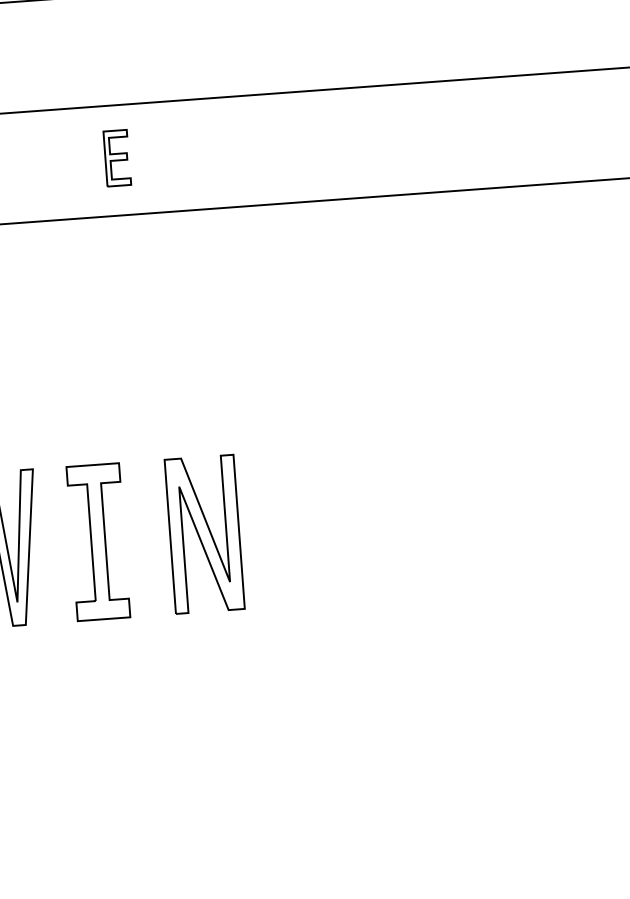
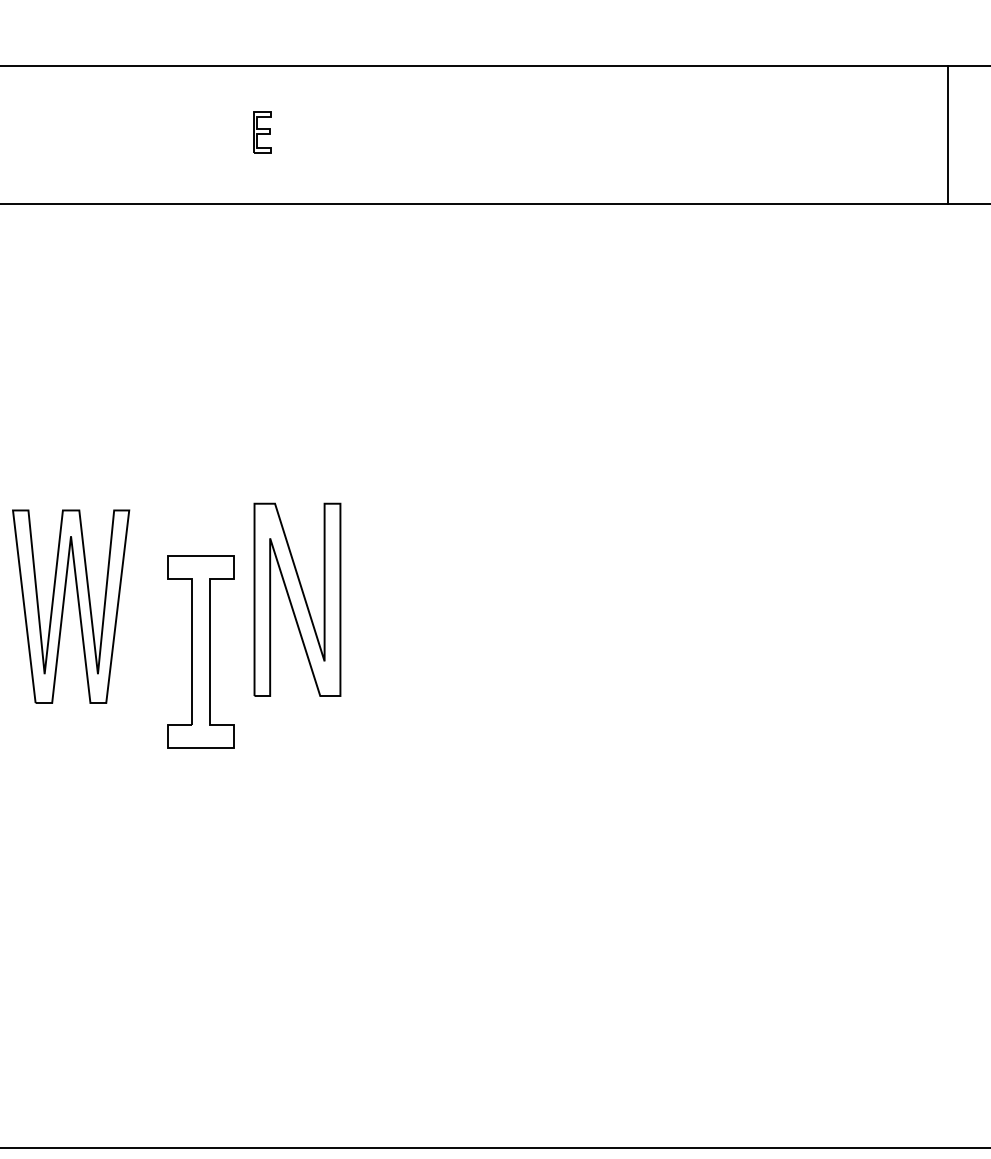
part: (117, 158) -> (262, 132), size x0.6
part: (204, 534) -> (297, 599), moved
part: (98, 541) -> (200, 651), moved

